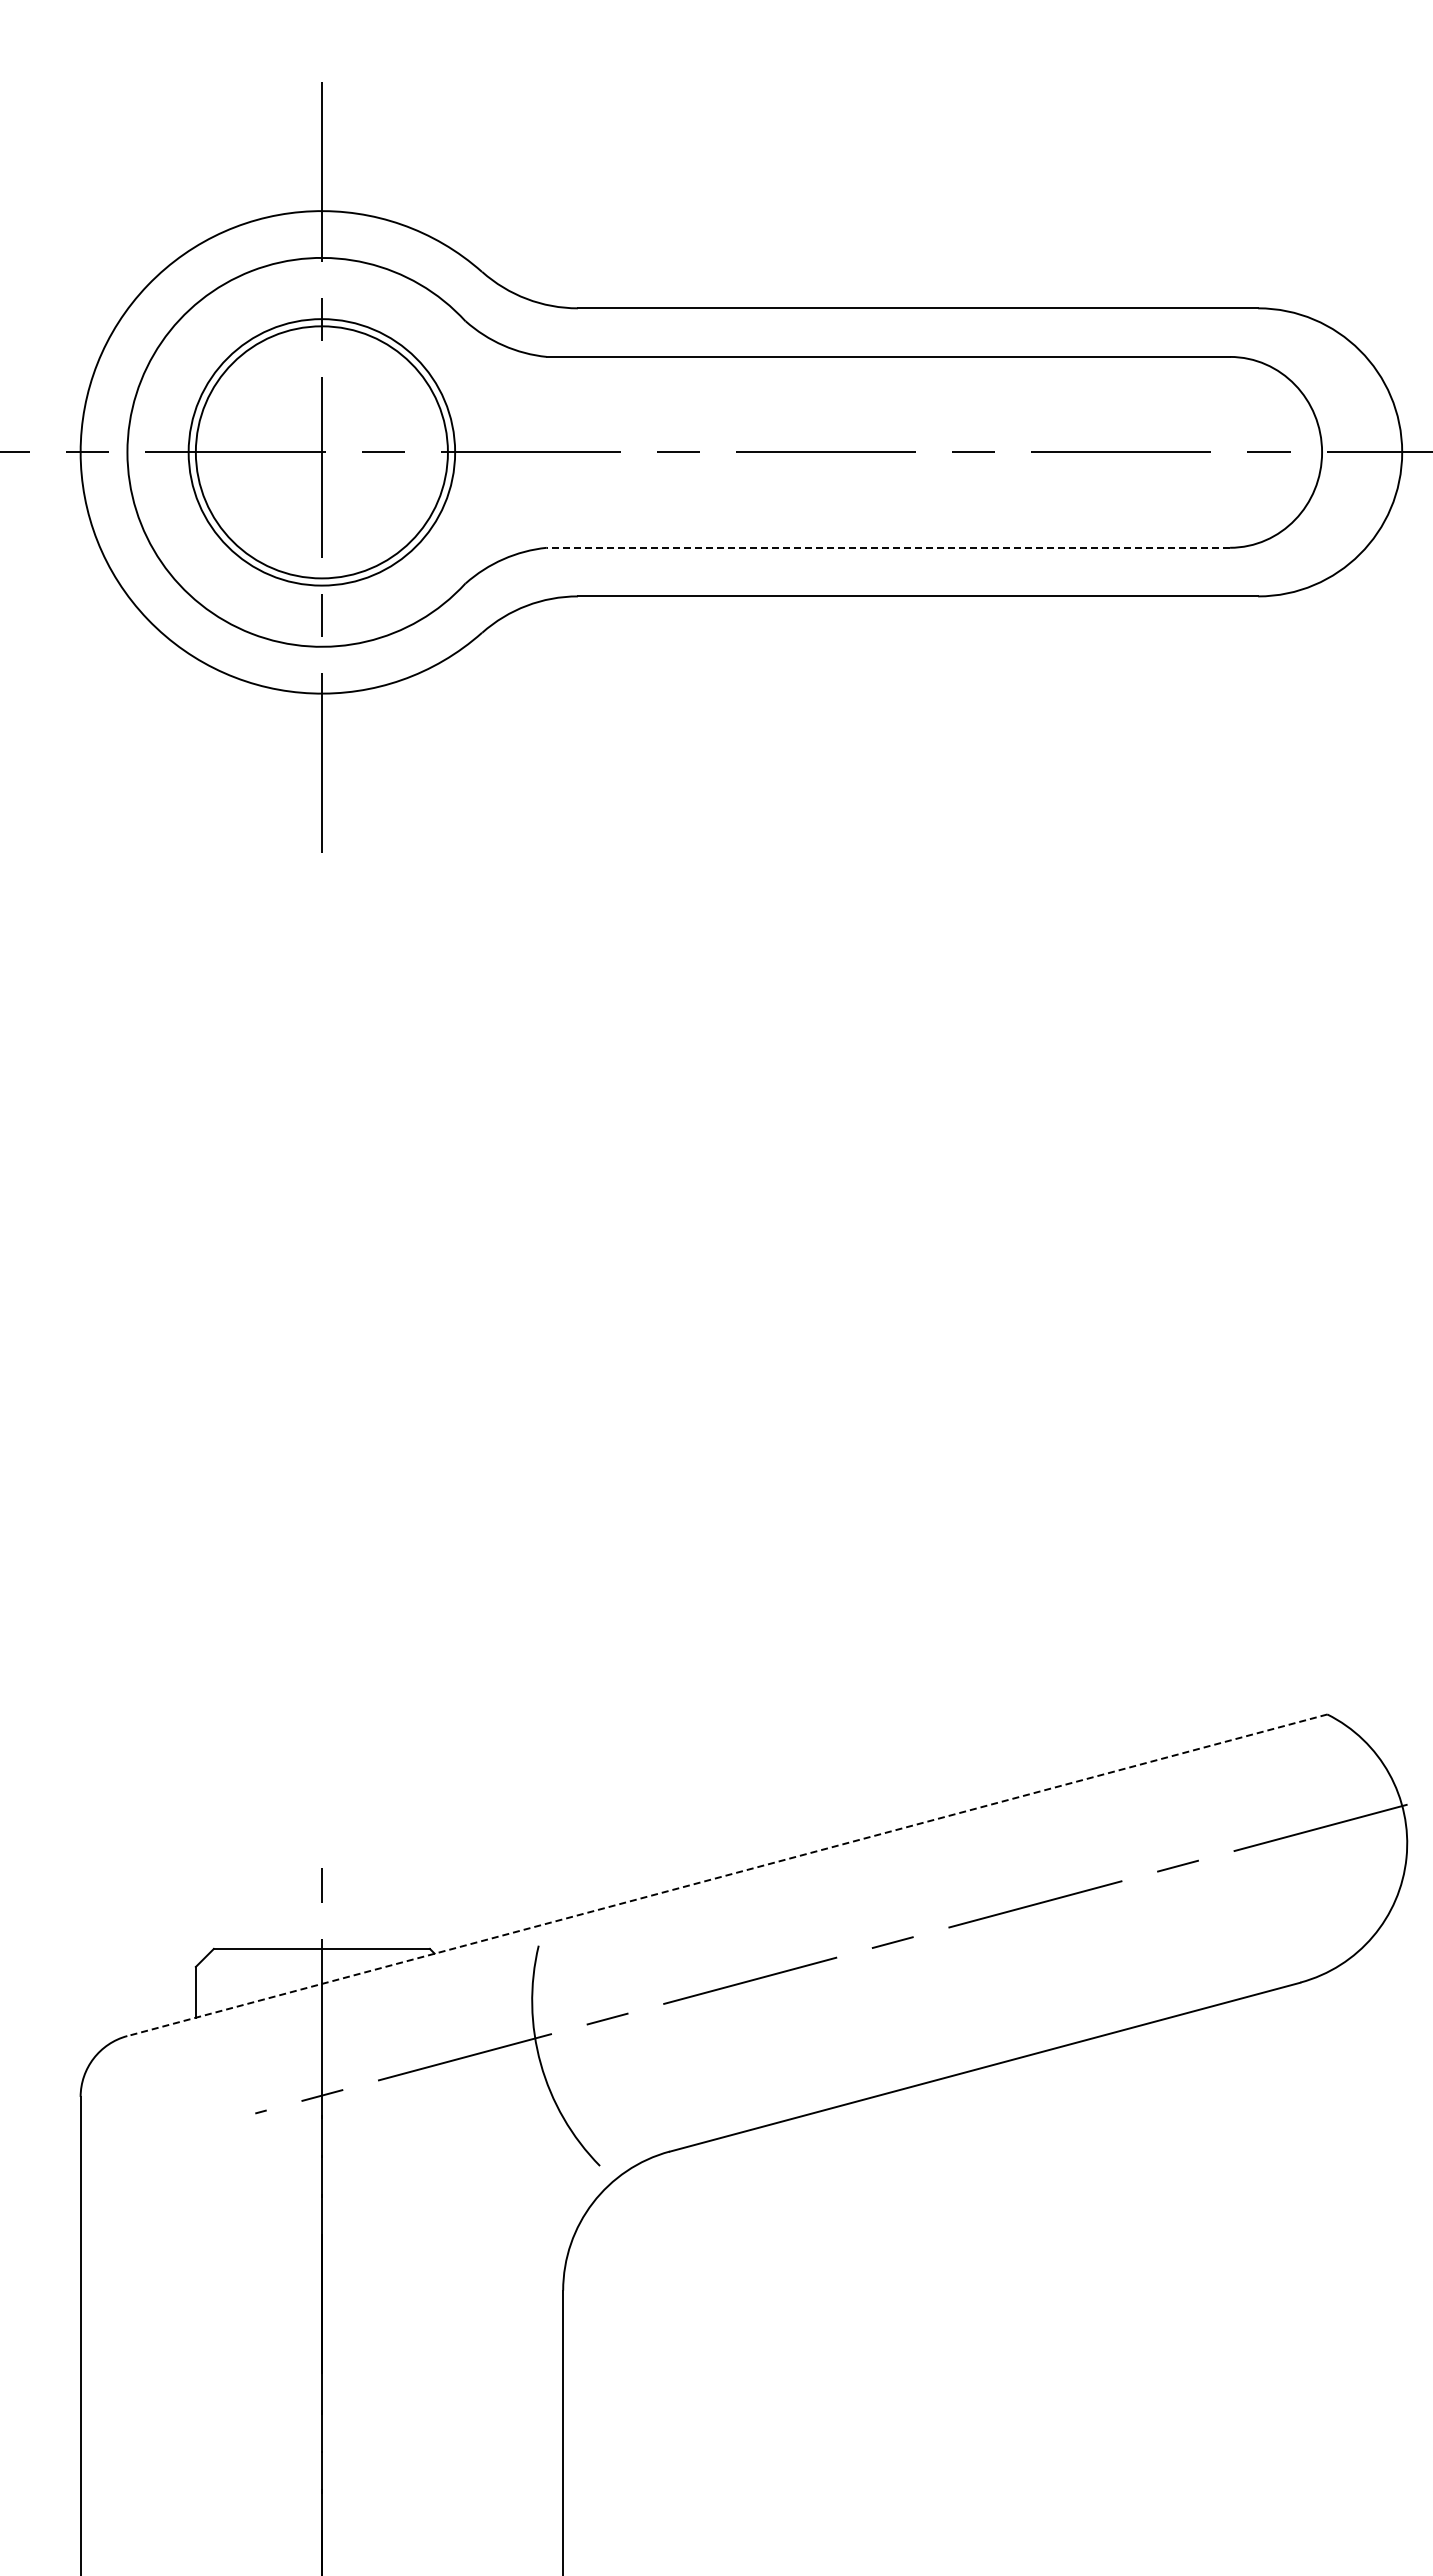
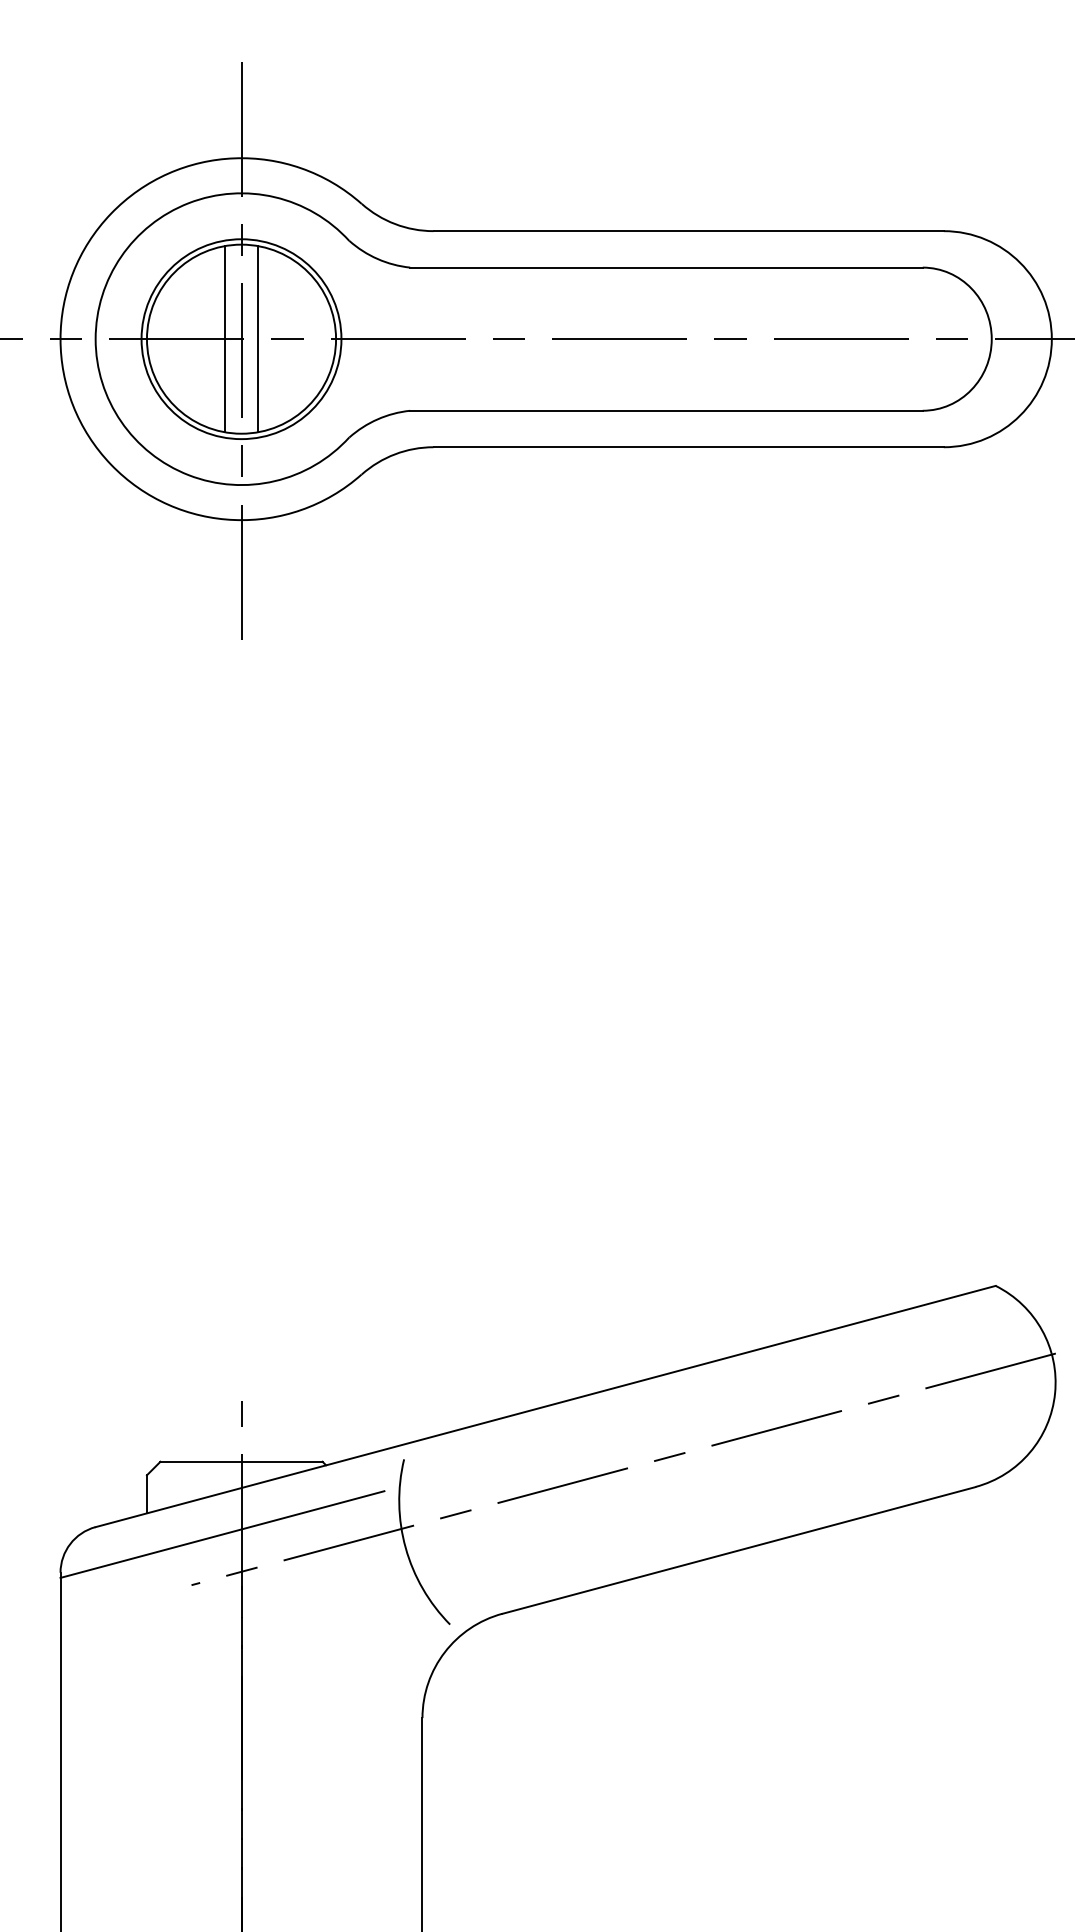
line: (300, 452) -> (225, 339), added
line: (343, 452) -> (257, 339), added
line: (888, 547) -> (666, 410), dashed -> solid
line: (726, 1875) -> (545, 1406), dashed -> solid
line: (296, 2045) -> (222, 1534), added

